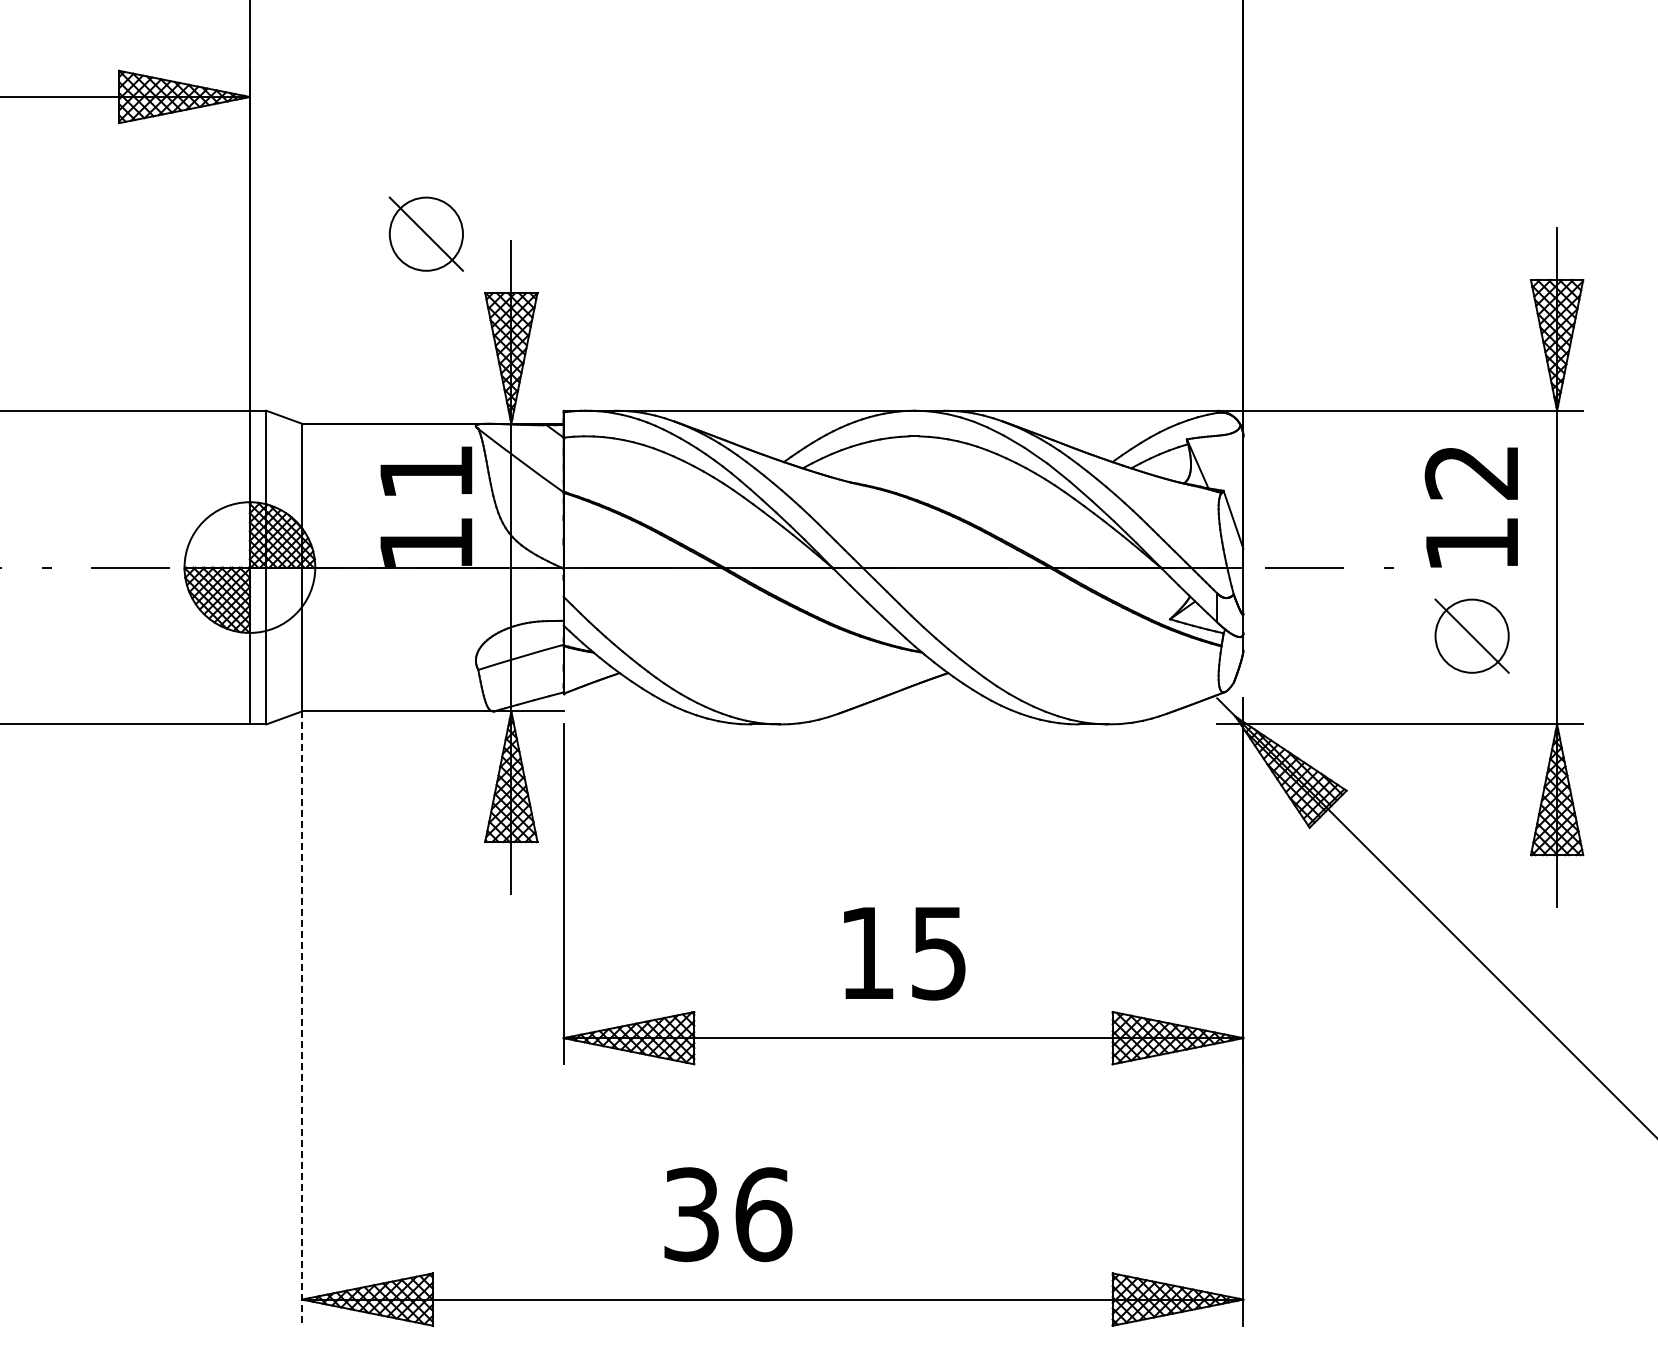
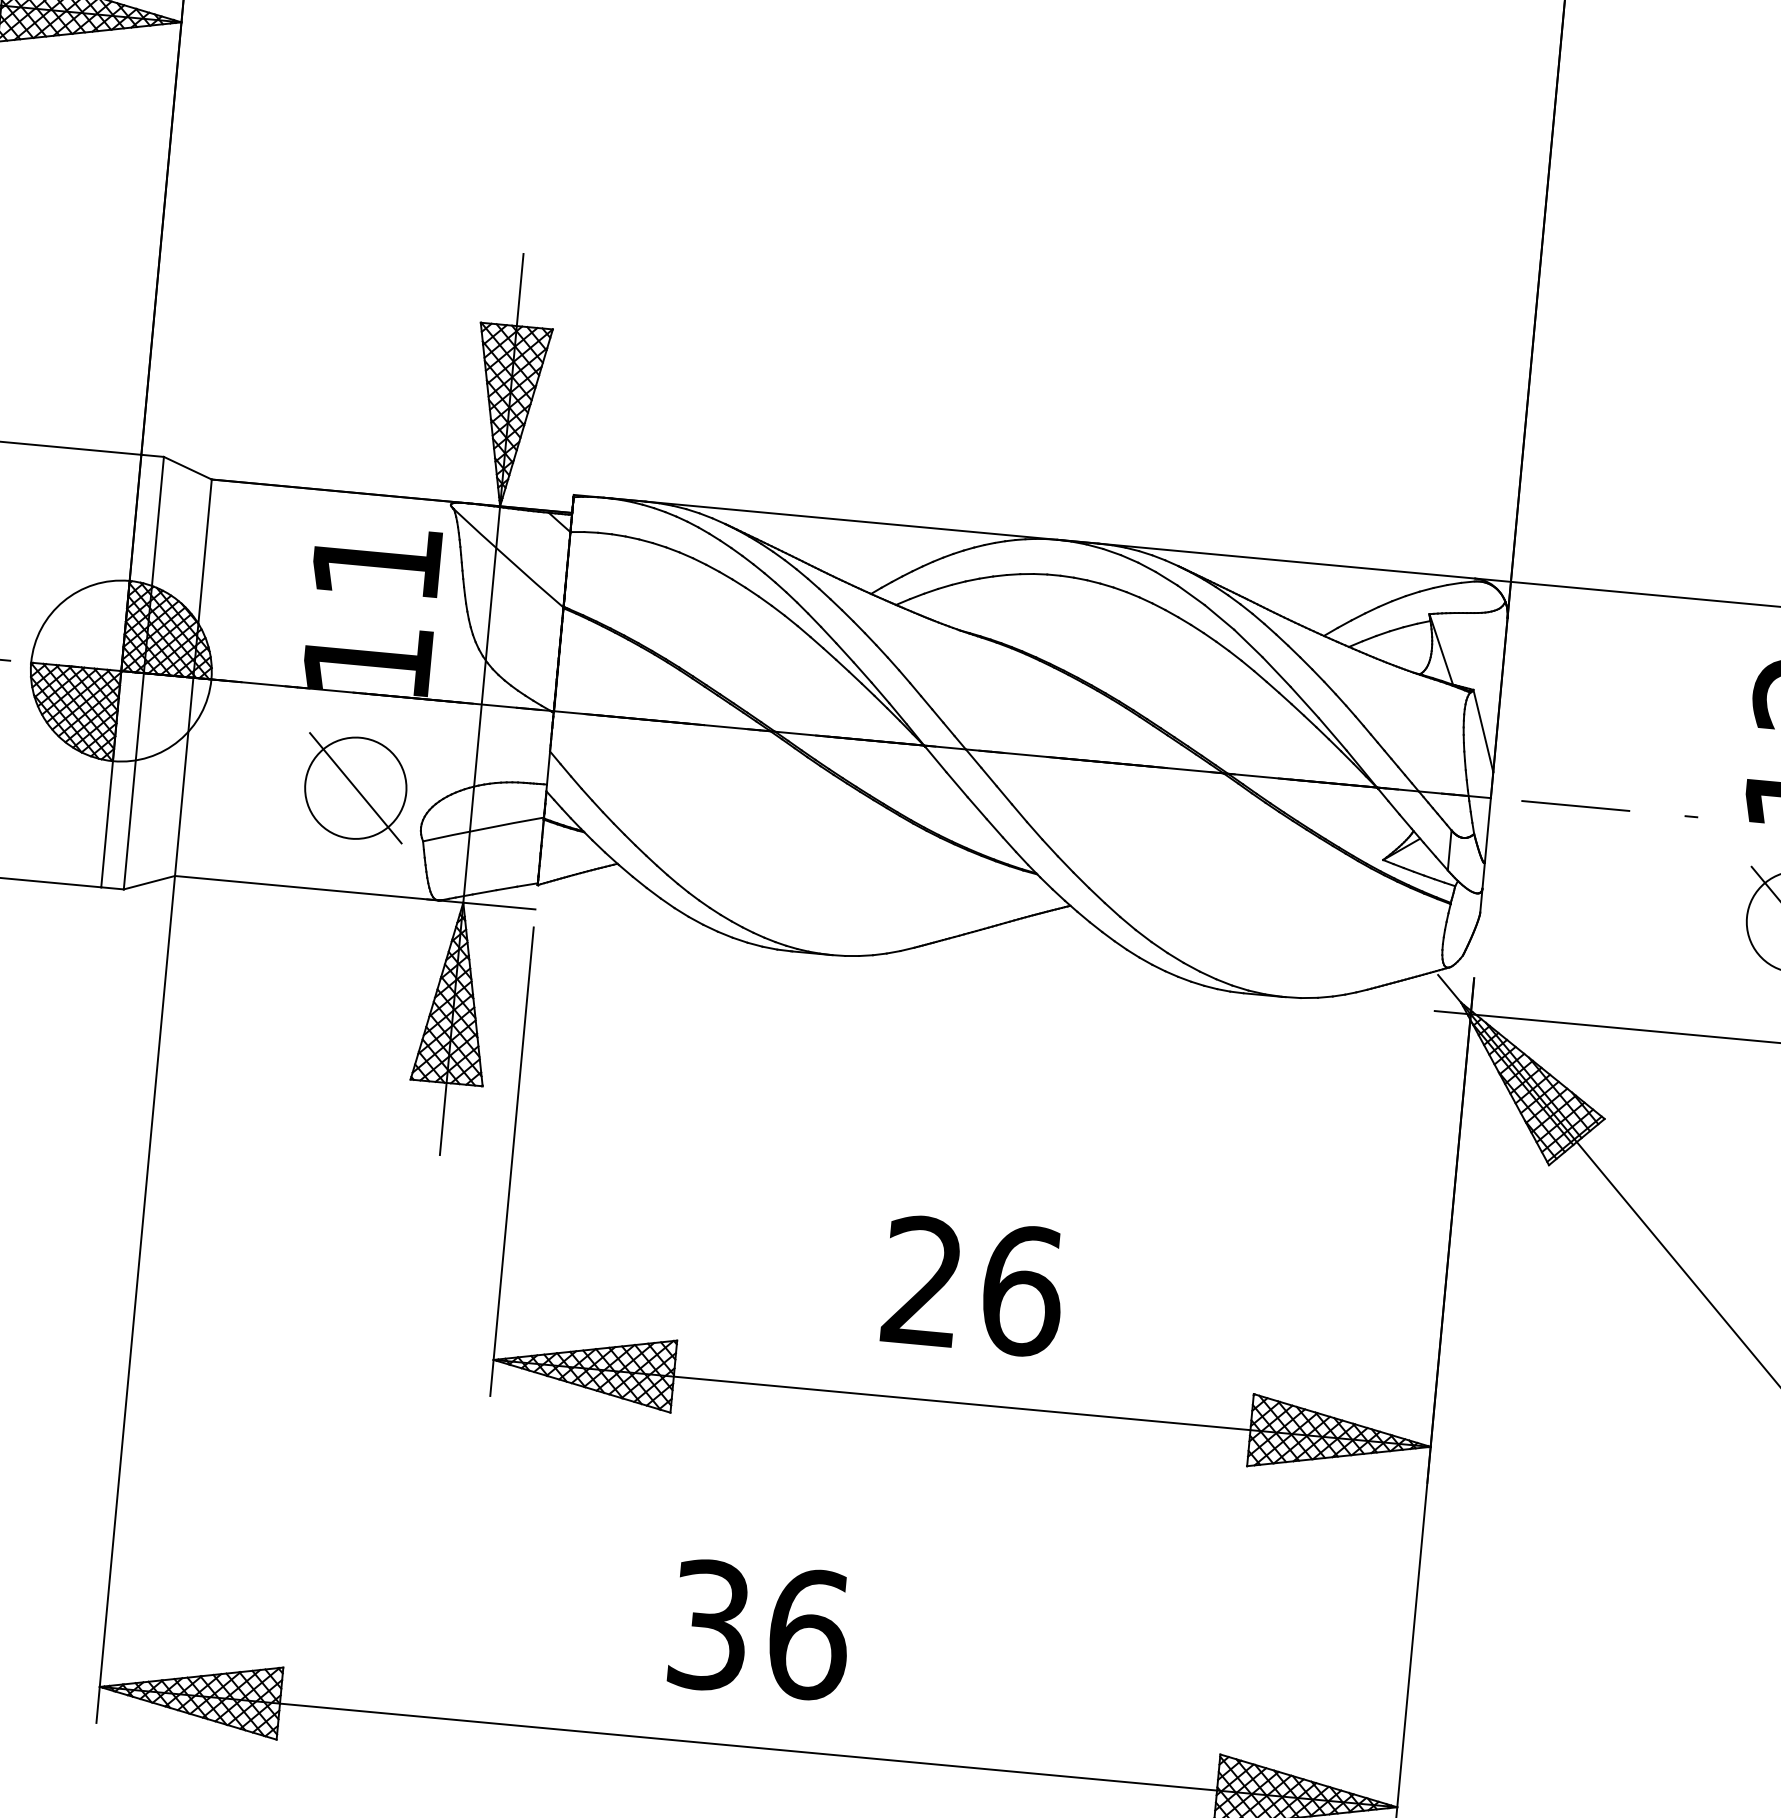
part: (425, 233) -> (354, 787), moved
text: (904, 952) -> (974, 1285), 15 -> 26
line: (302, 1019) -> (136, 1300), dashed -> solid
text: (728, 1214) -> (760, 1629), moved

